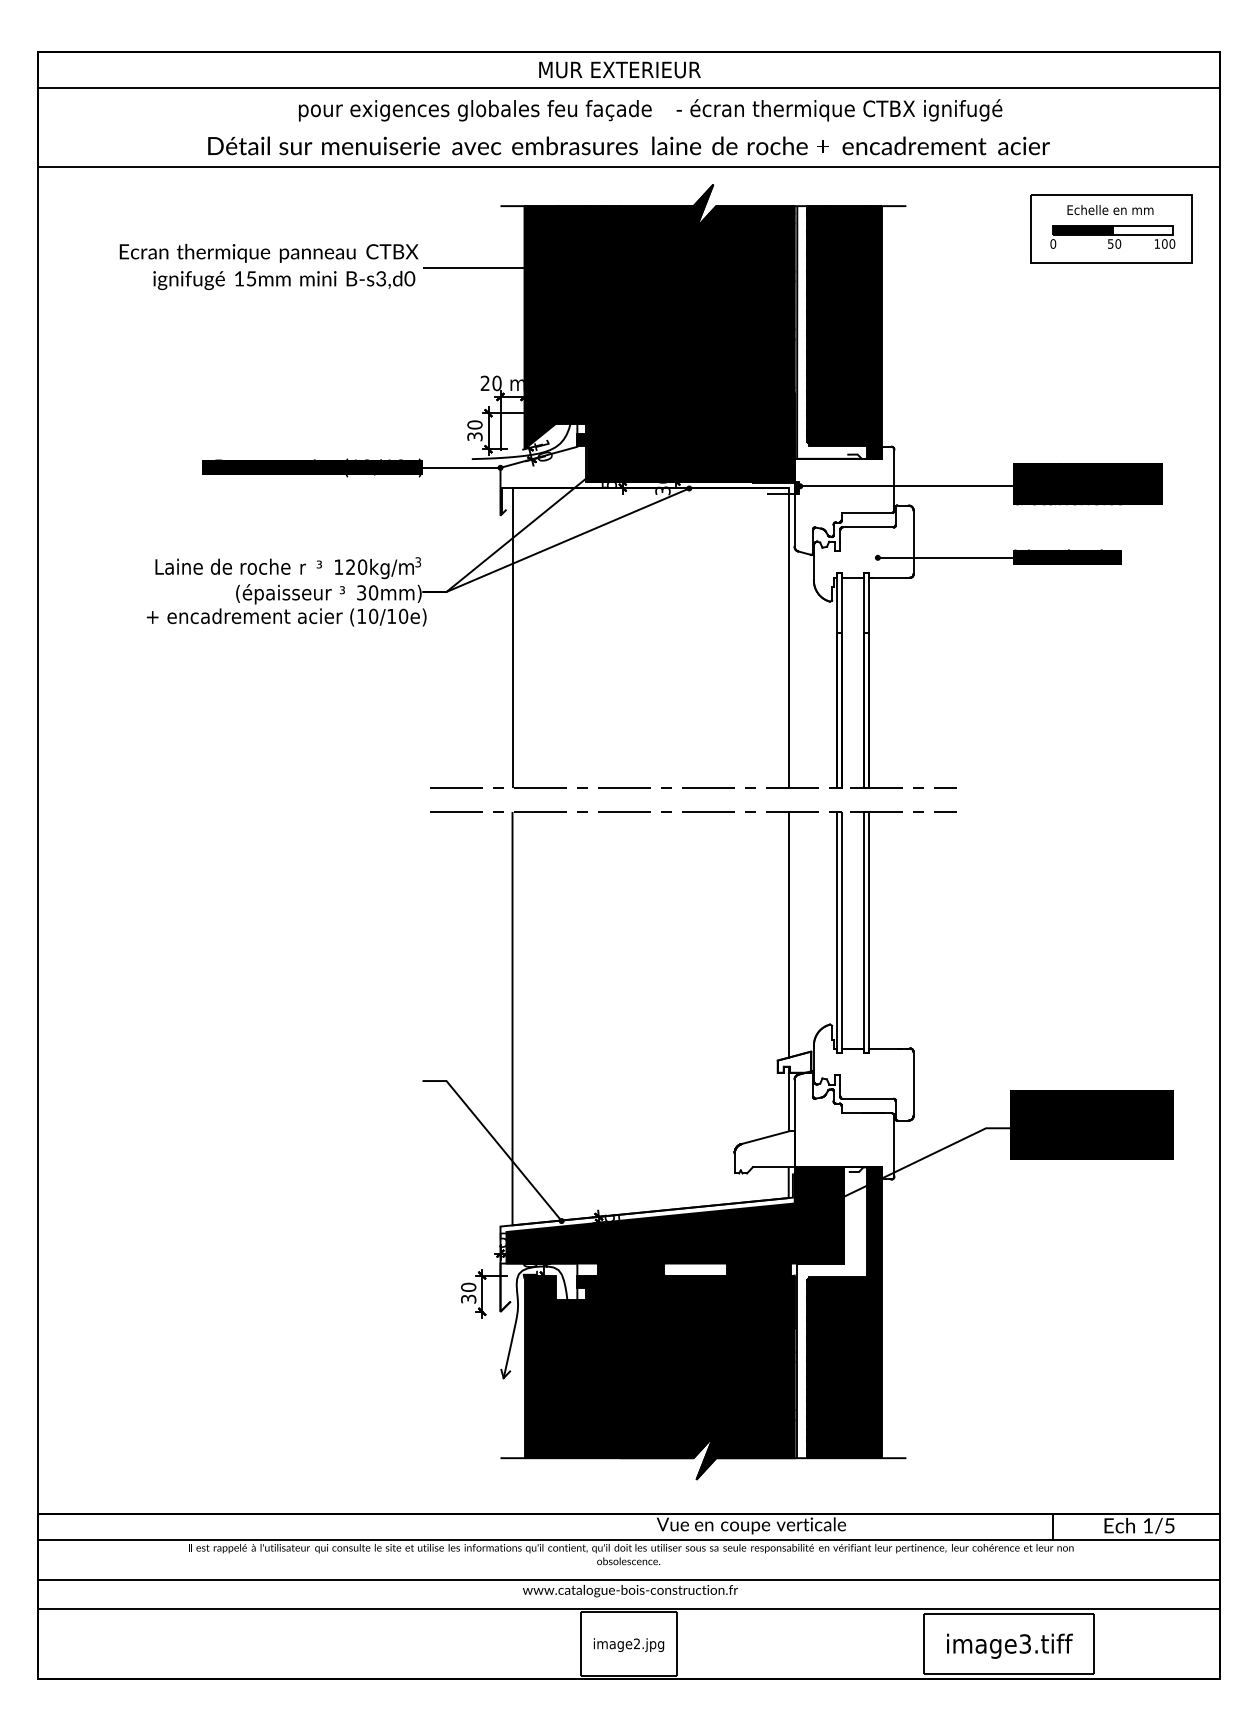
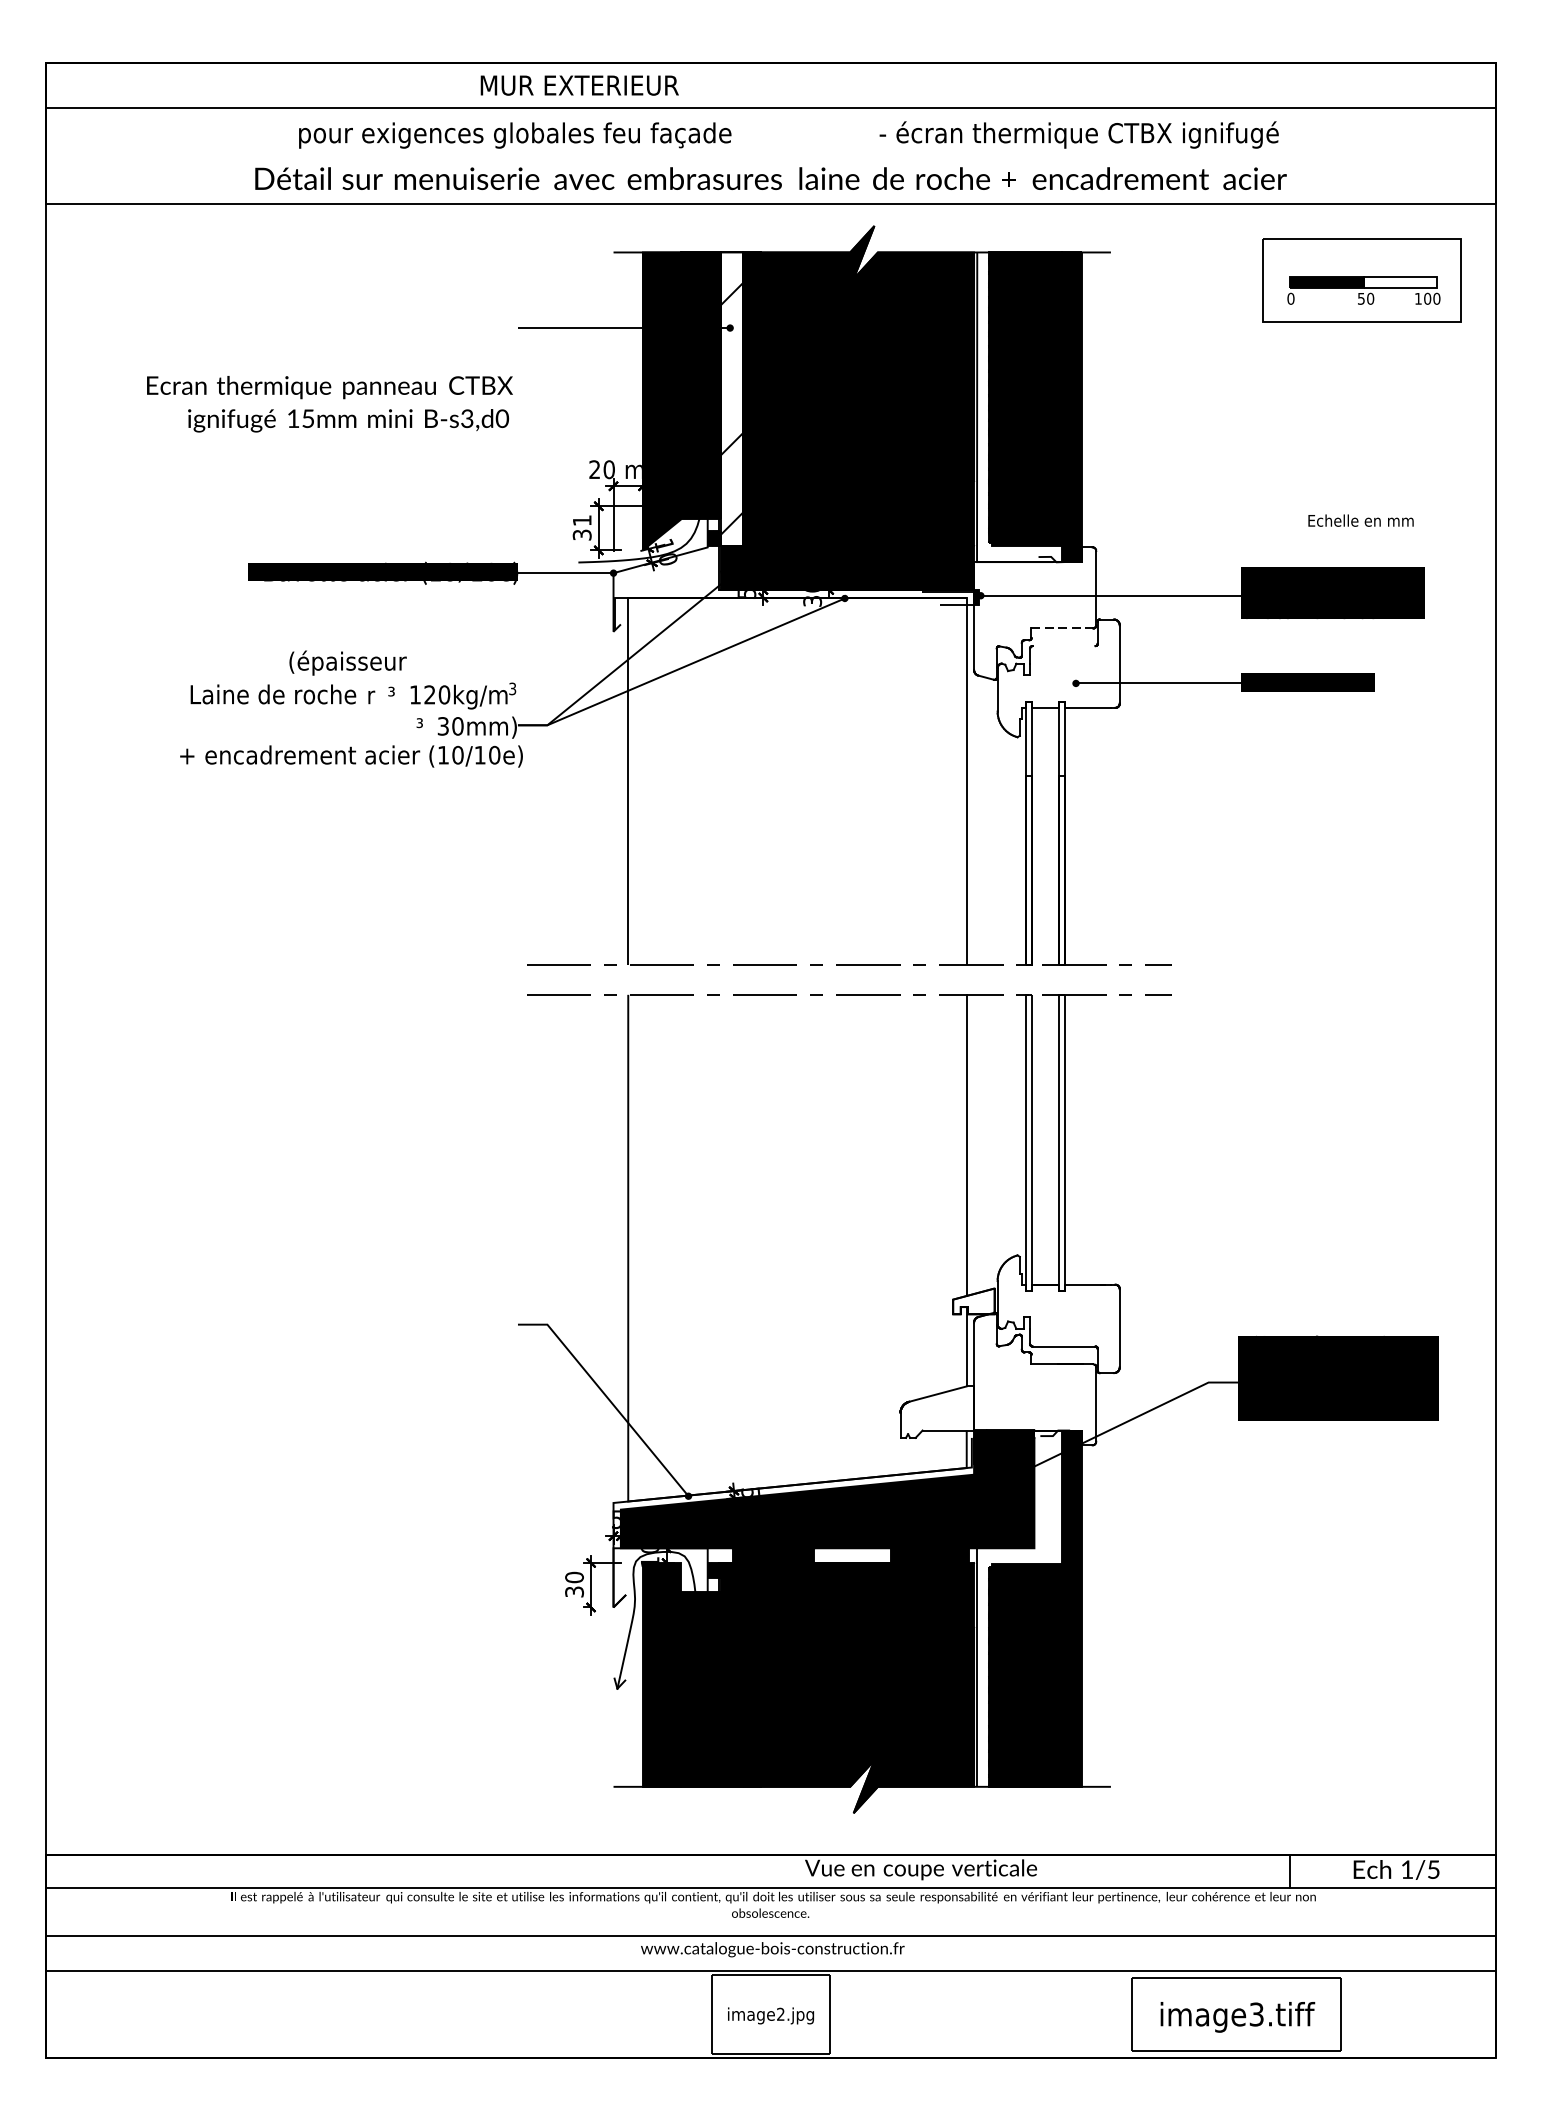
text: (619, 69) -> (579, 85), moved
text: (475, 110) -> (515, 135), moved
text: (839, 110) -> (1079, 135), moved
text: (1110, 209) -> (1361, 520), moved
text: (268, 266) -> (329, 403), moved
fill: (597, 325) -> (732, 398), removed
text: (474, 424) -> (581, 520), 30 -> 31
line: (867, 512) -> (1063, 627), solid -> dashed
line: (867, 527) -> (1063, 646), removed
text: (283, 594) -> (347, 663), moved

